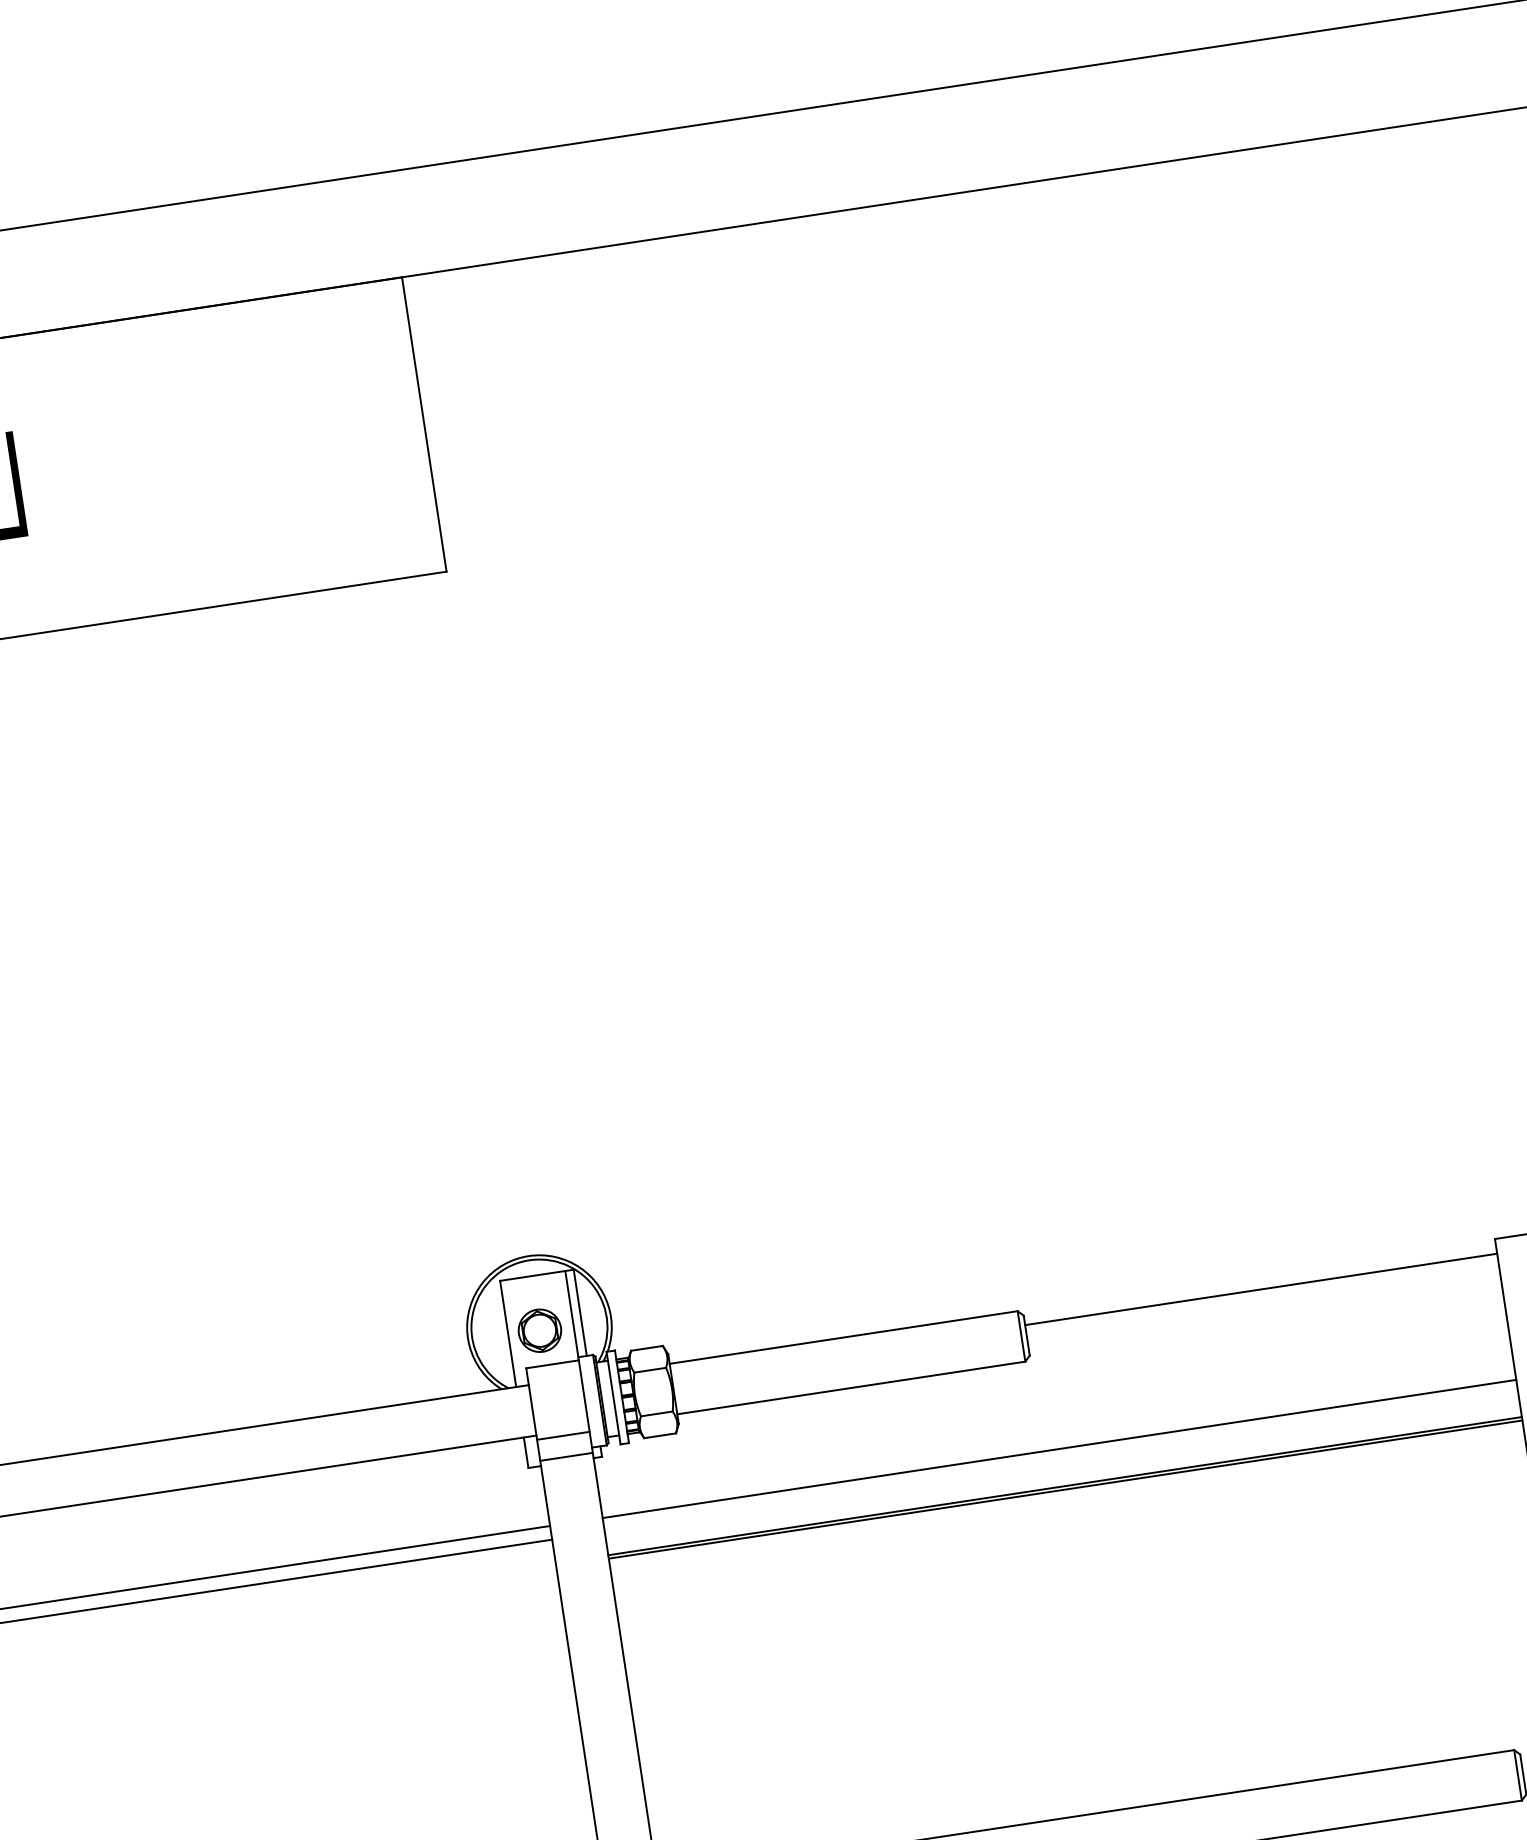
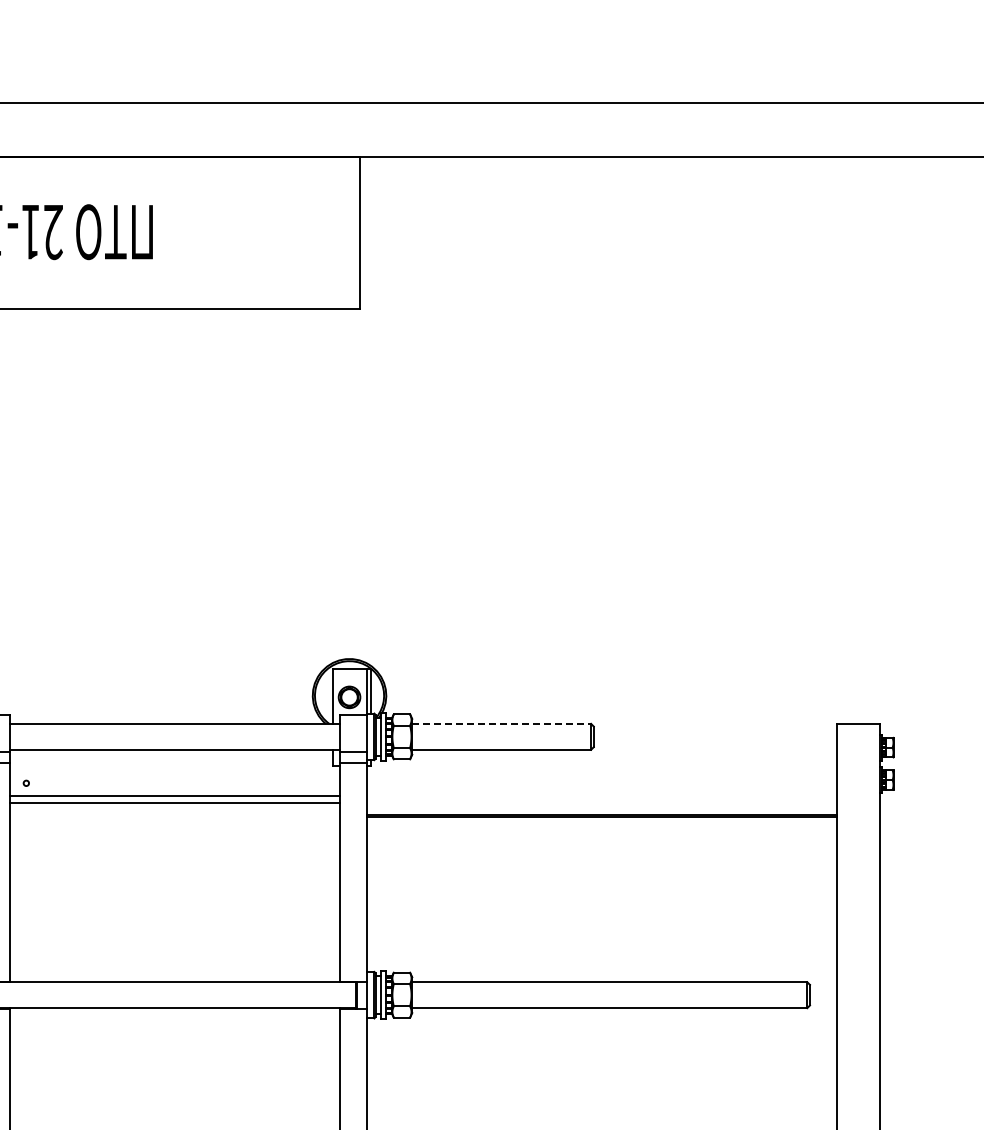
line: (1259, 1289) -> (714, 731), removed
line: (845, 1336) -> (502, 723), solid -> dashed
line: (1059, 1449) -> (601, 796), removed

